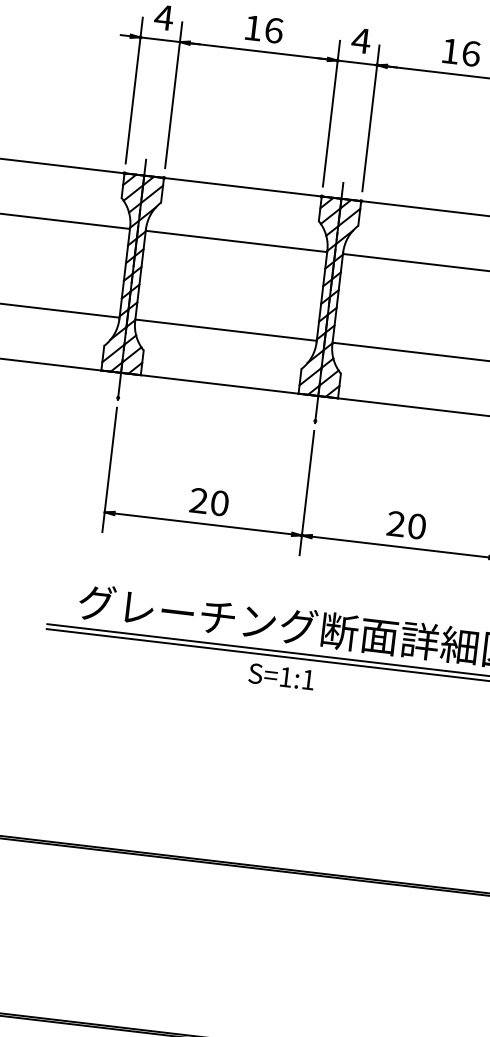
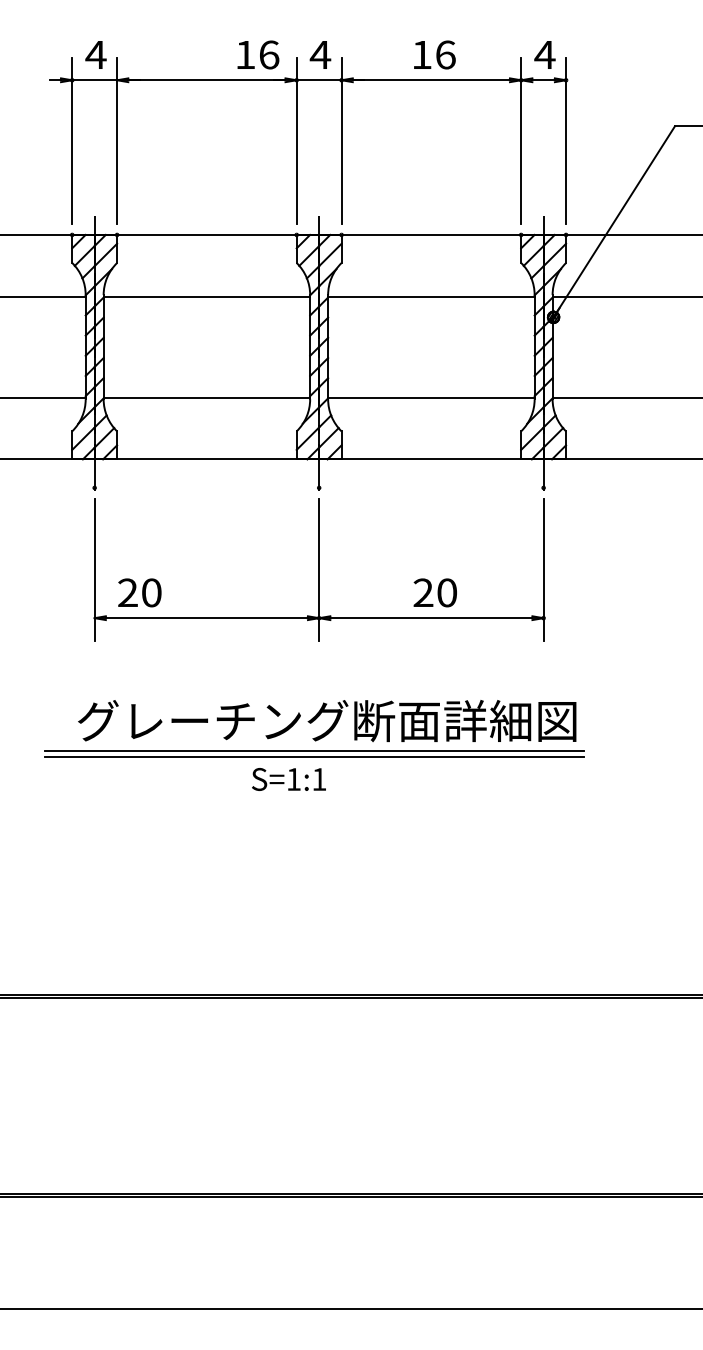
text: (264, 29) -> (258, 54), moved
text: (209, 501) -> (139, 592), moved
text: (281, 676) -> (288, 779), moved

